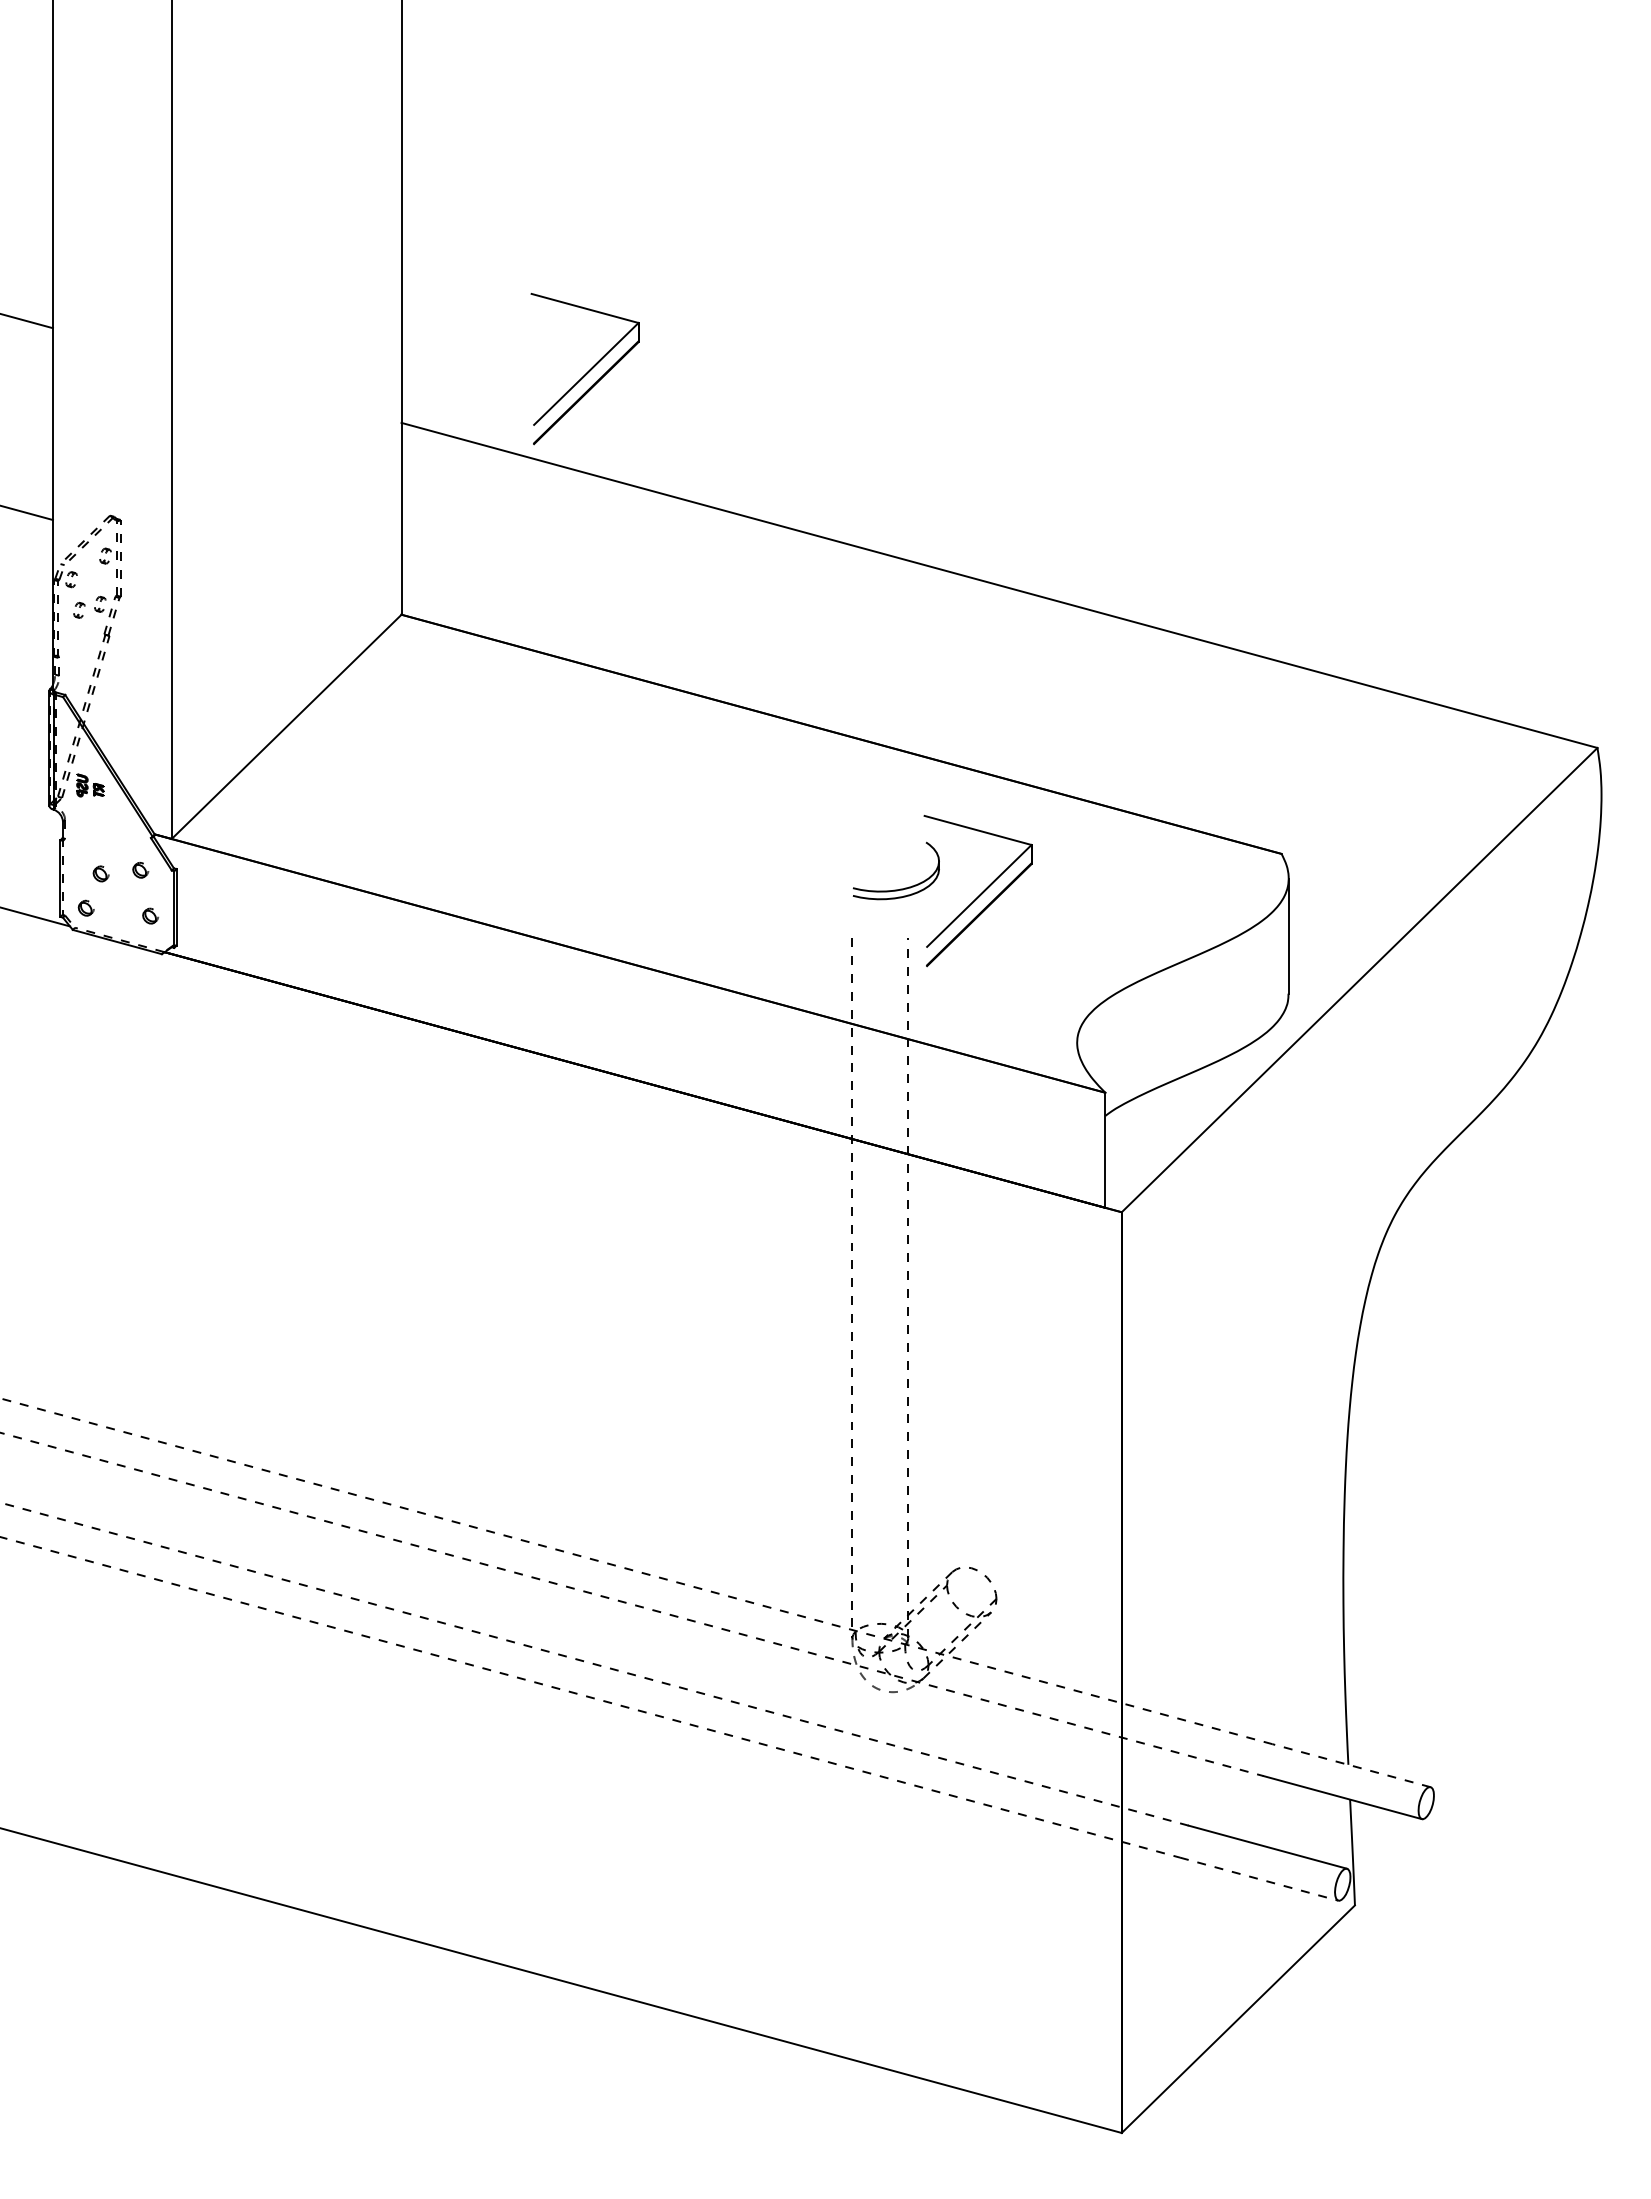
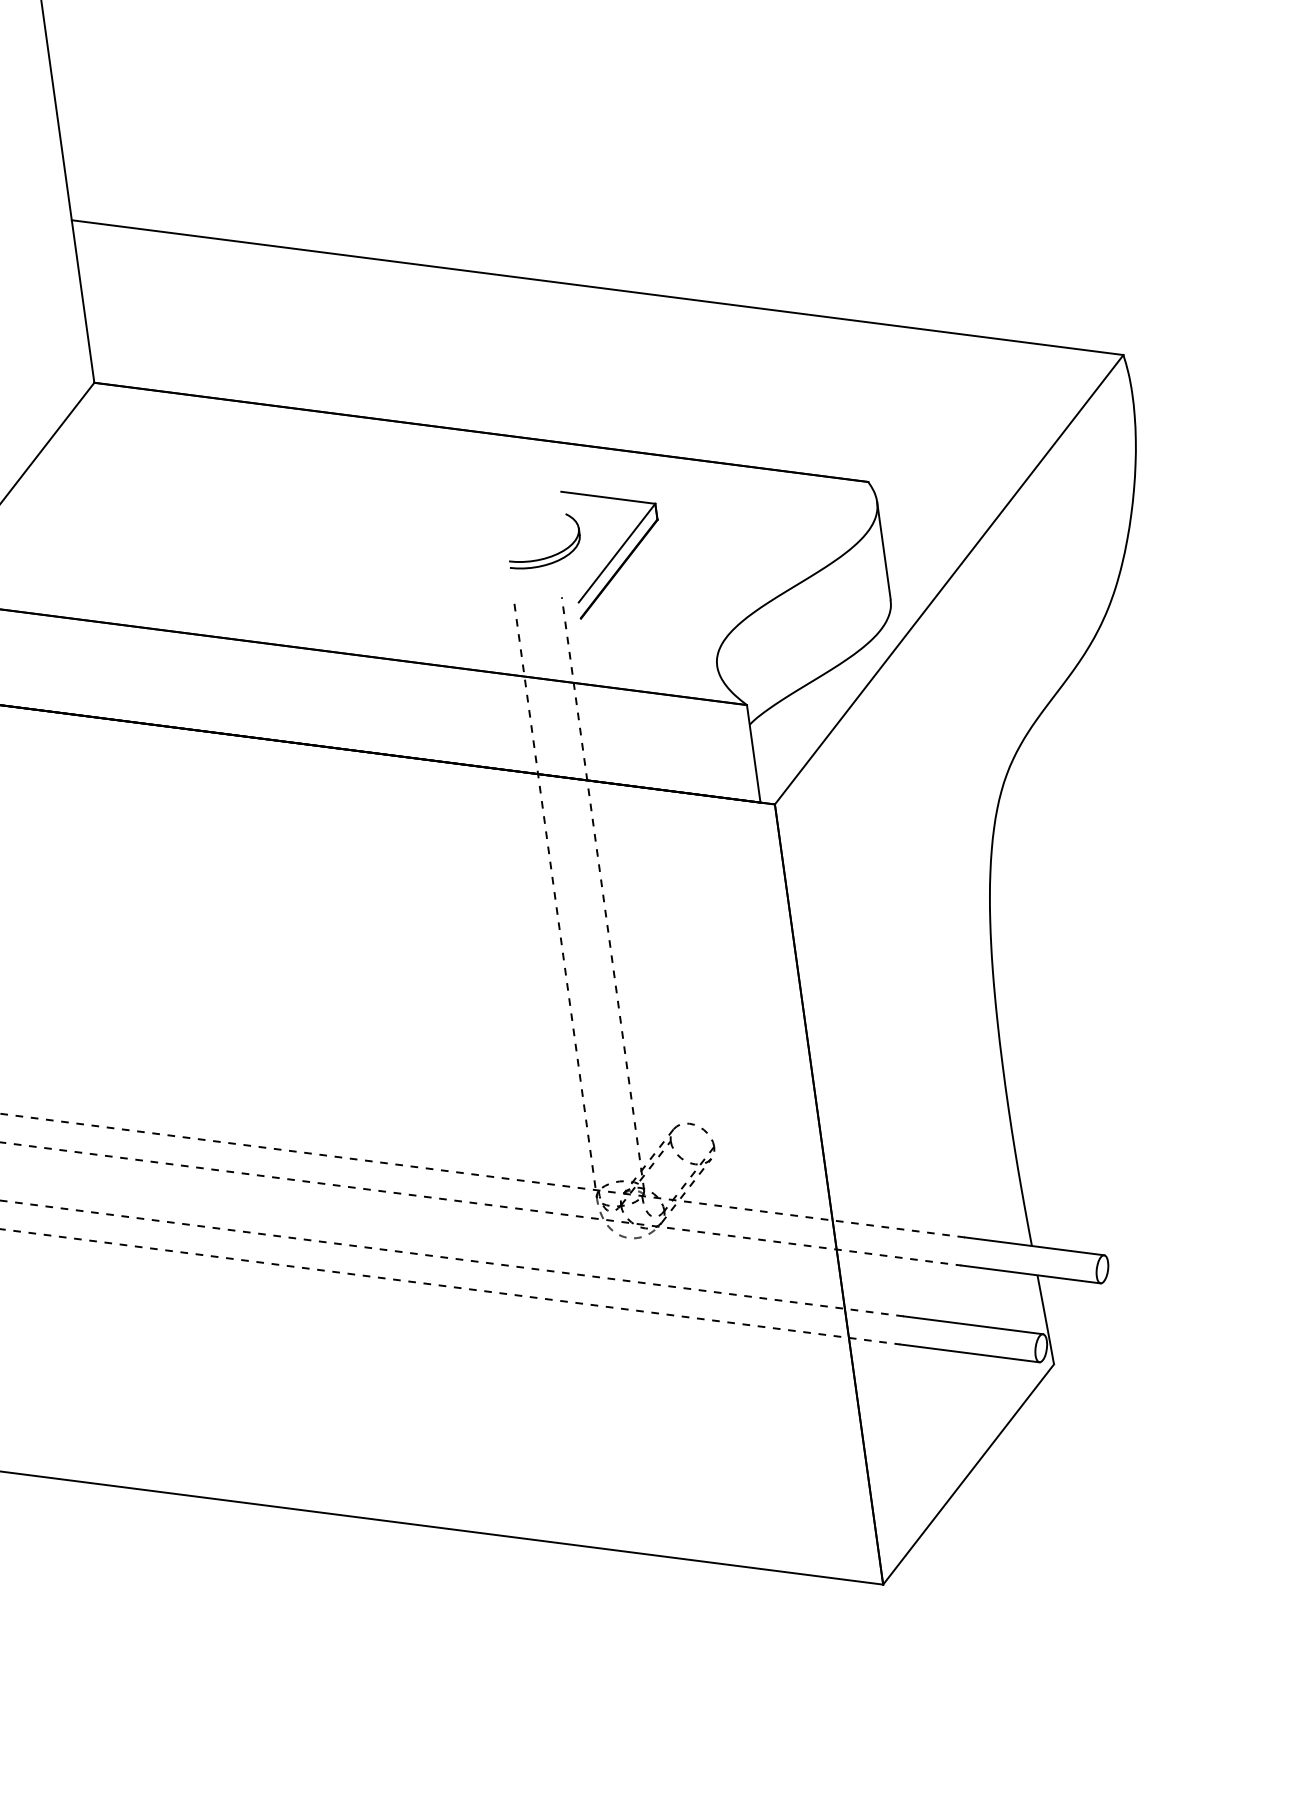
part: (584, 369) -> (220, 153), removed
line: (1351, 1765) -> (1034, 1246), dashed -> solid
line: (1259, 1879) -> (970, 1353), dashed -> solid

